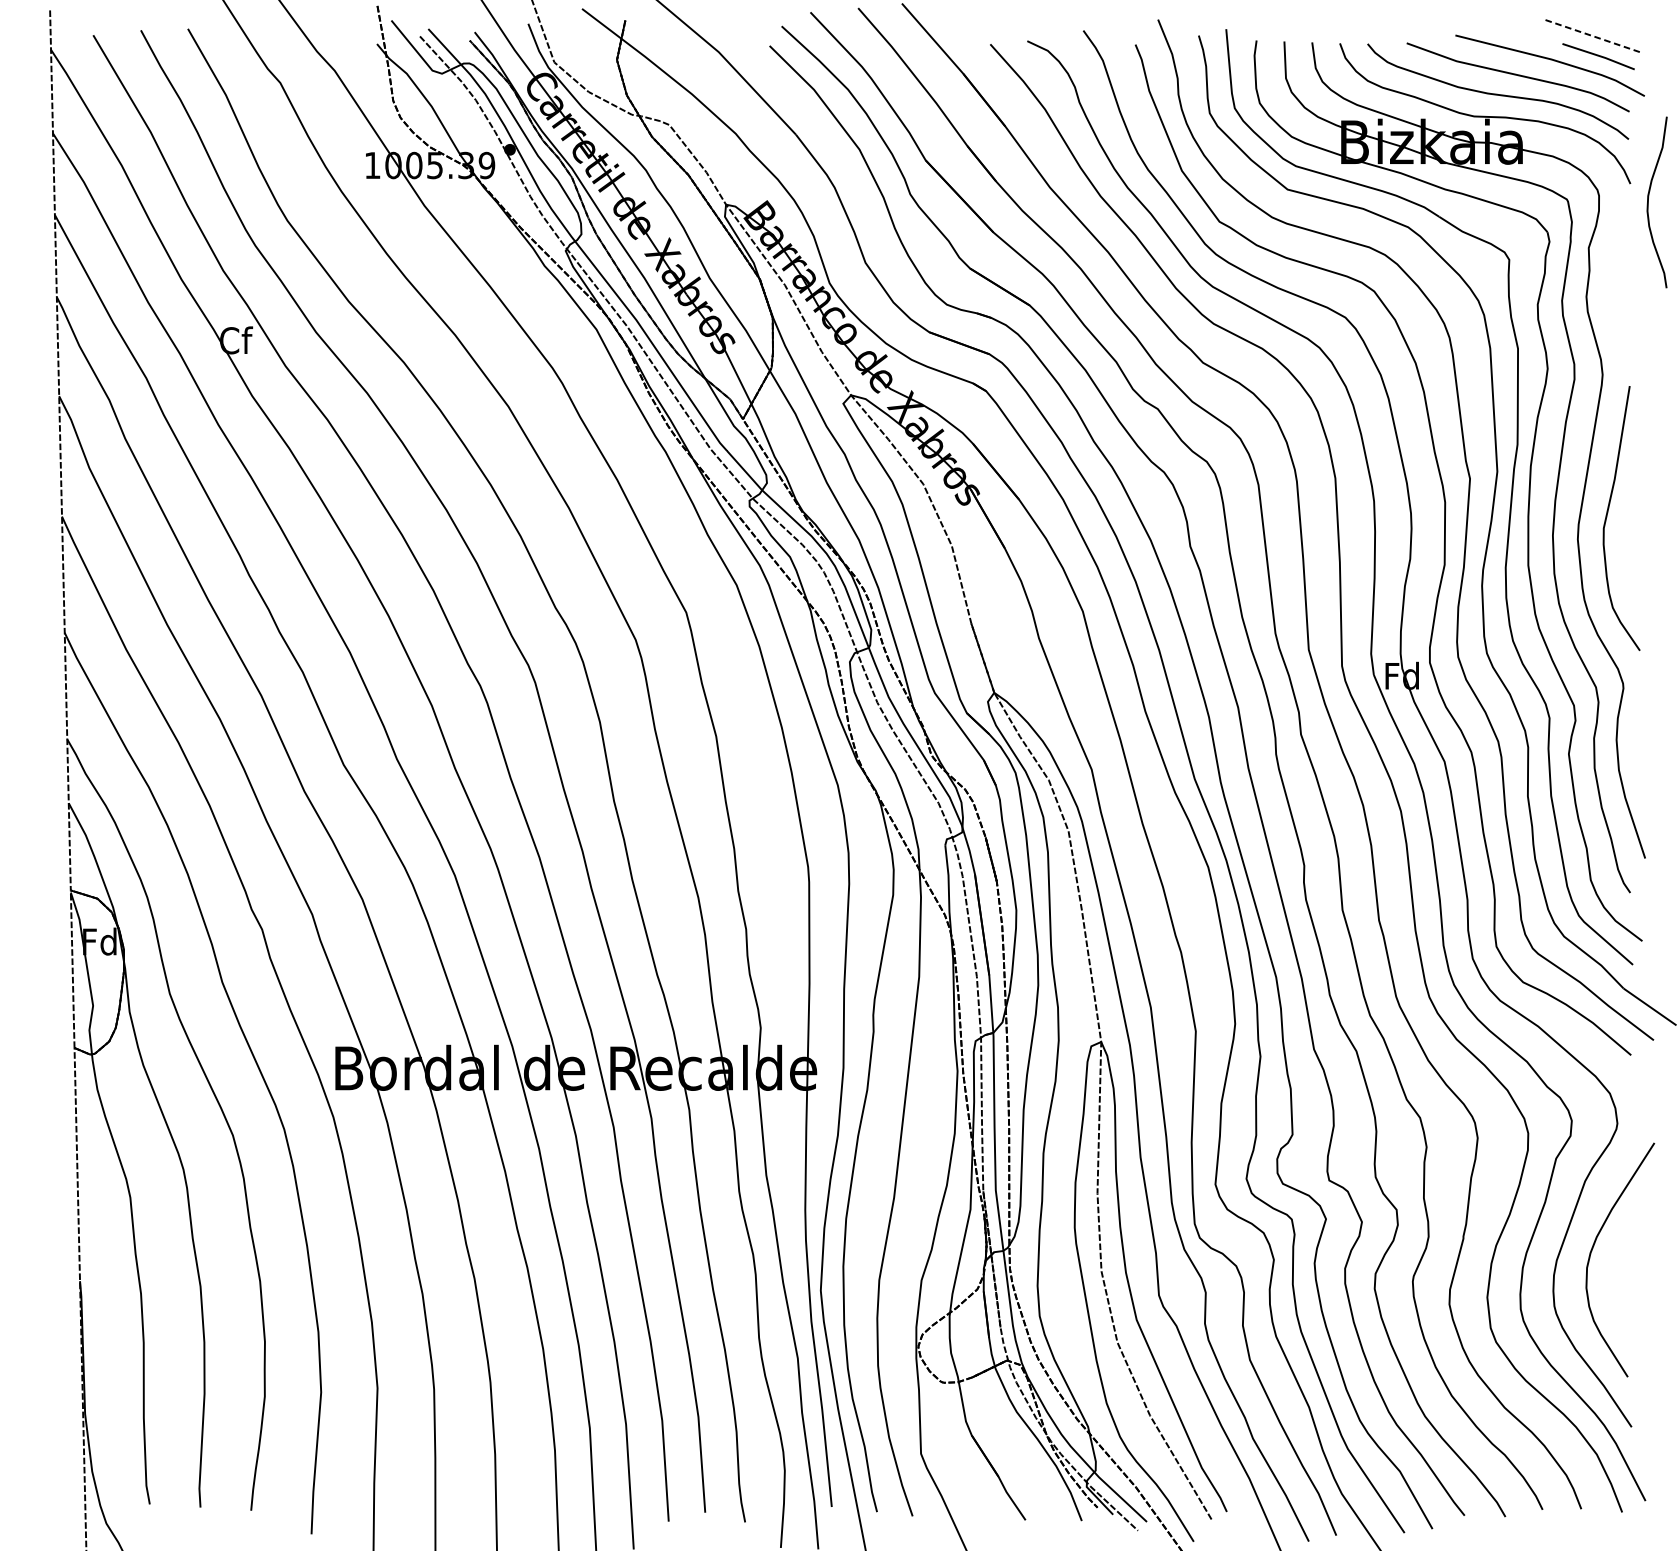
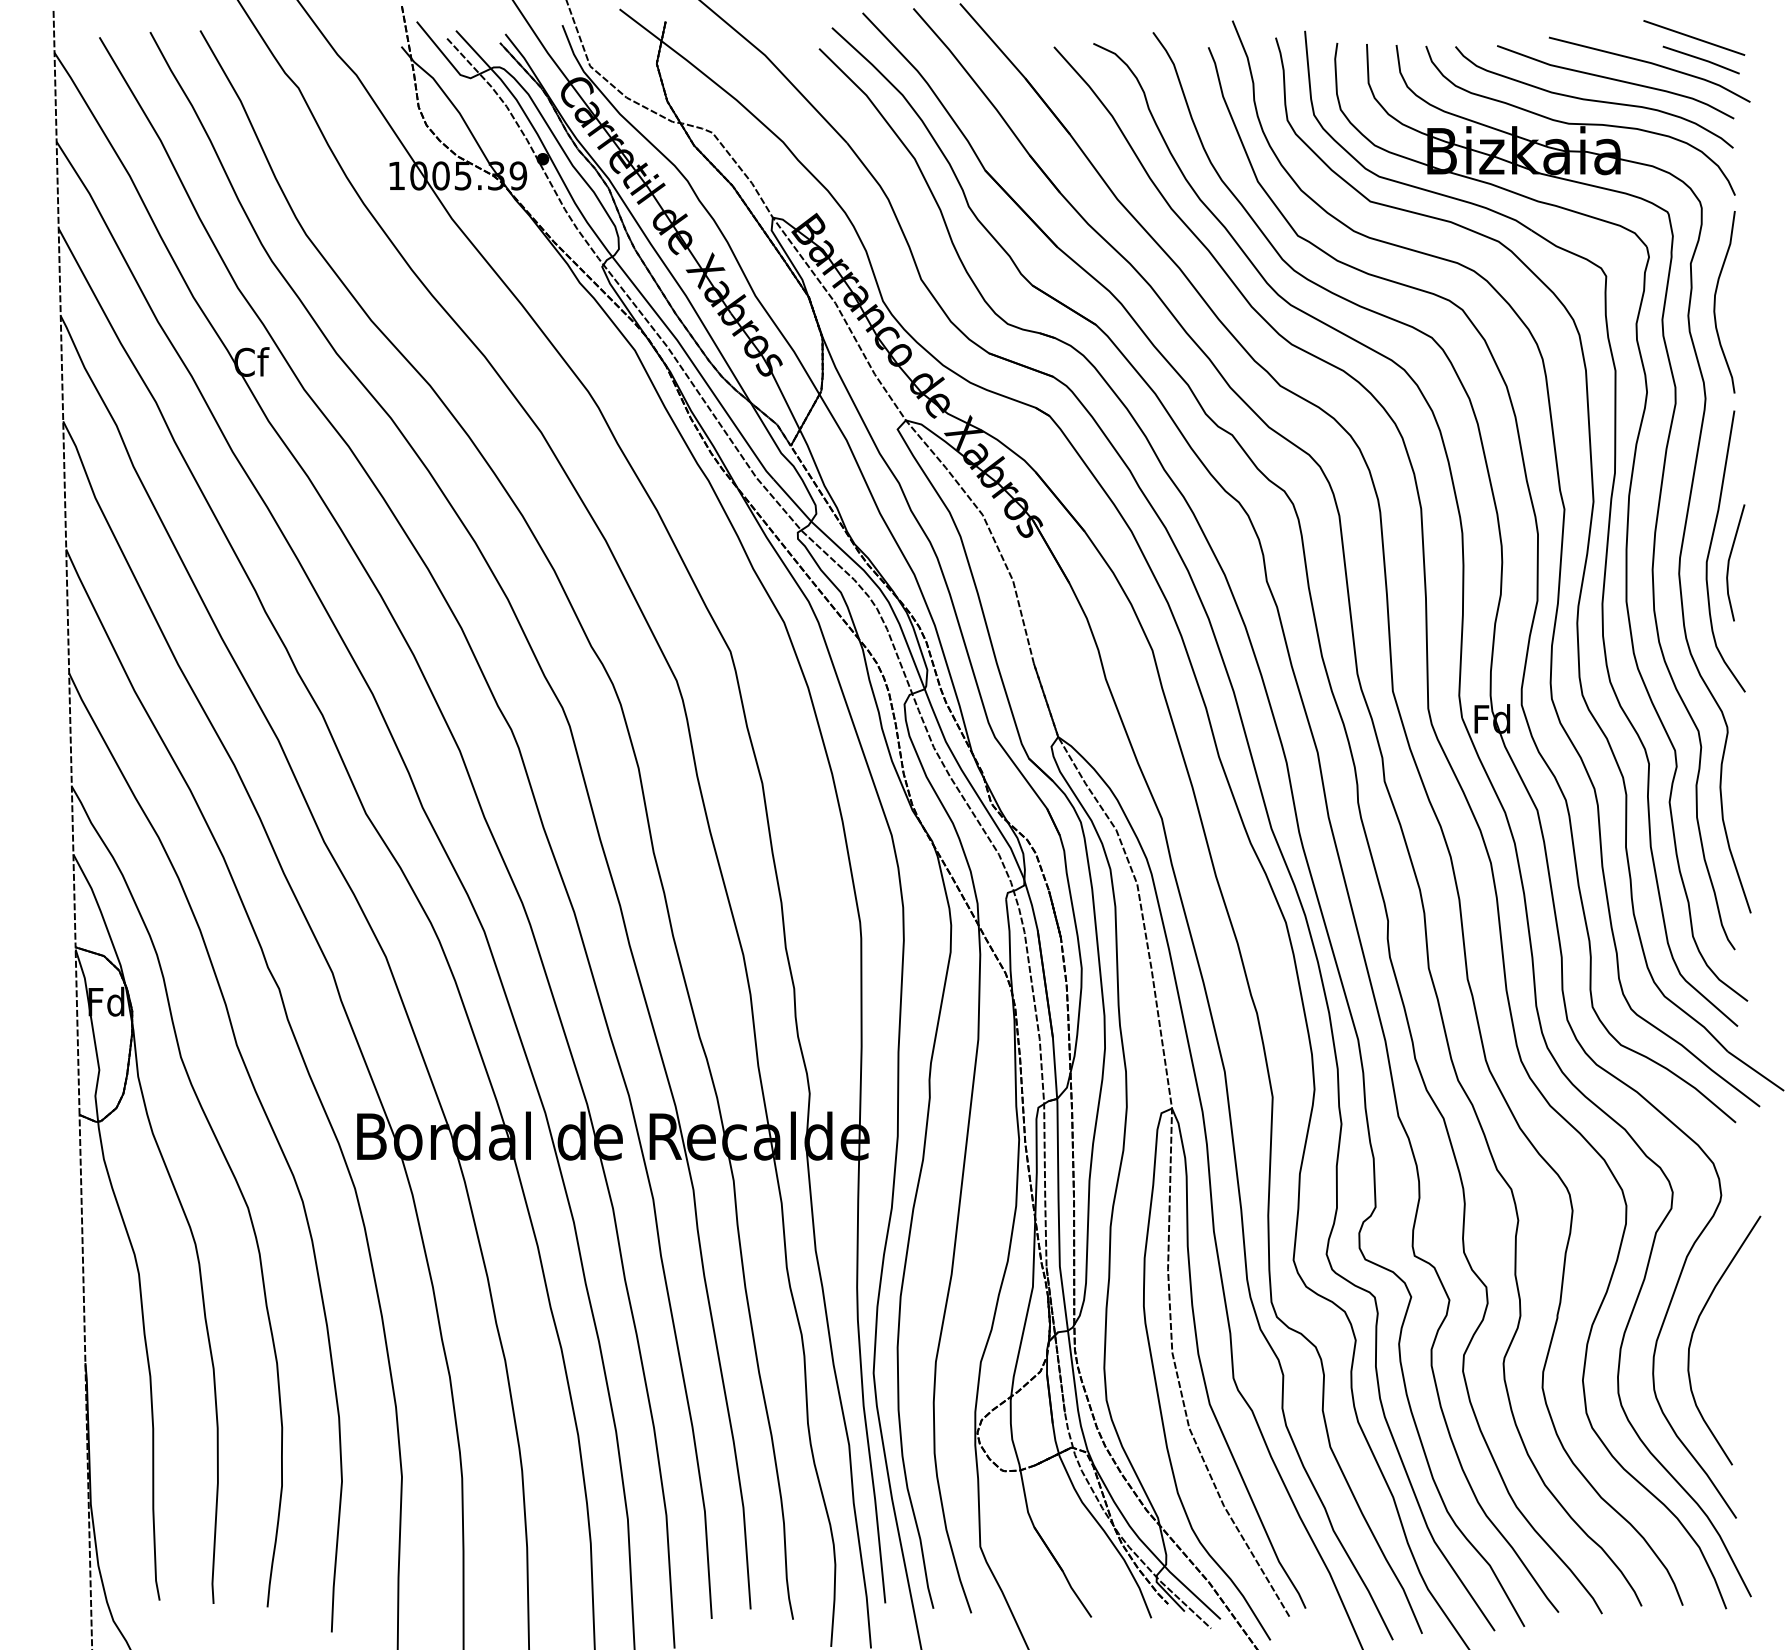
line: (1592, 36) -> (1694, 38), dashed -> solid
curve: (1648, 202) -> (1715, 302), moved
line: (1625, 528) -> (1729, 562), added

